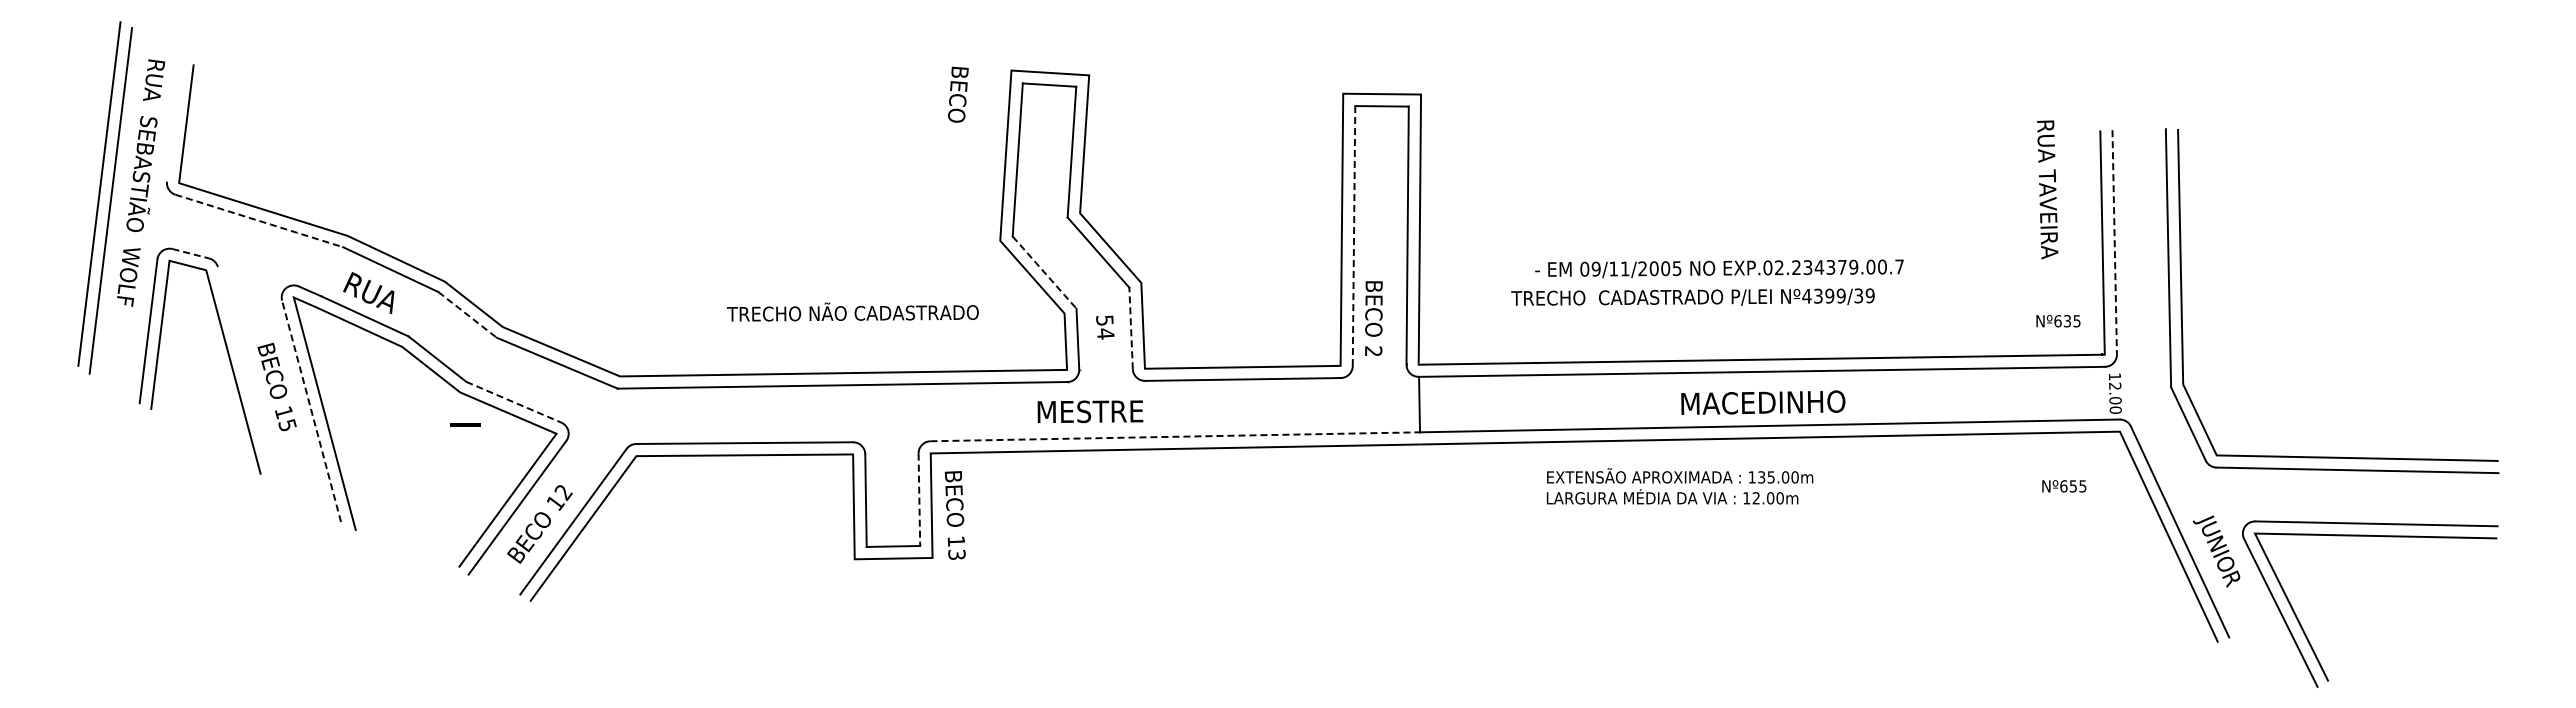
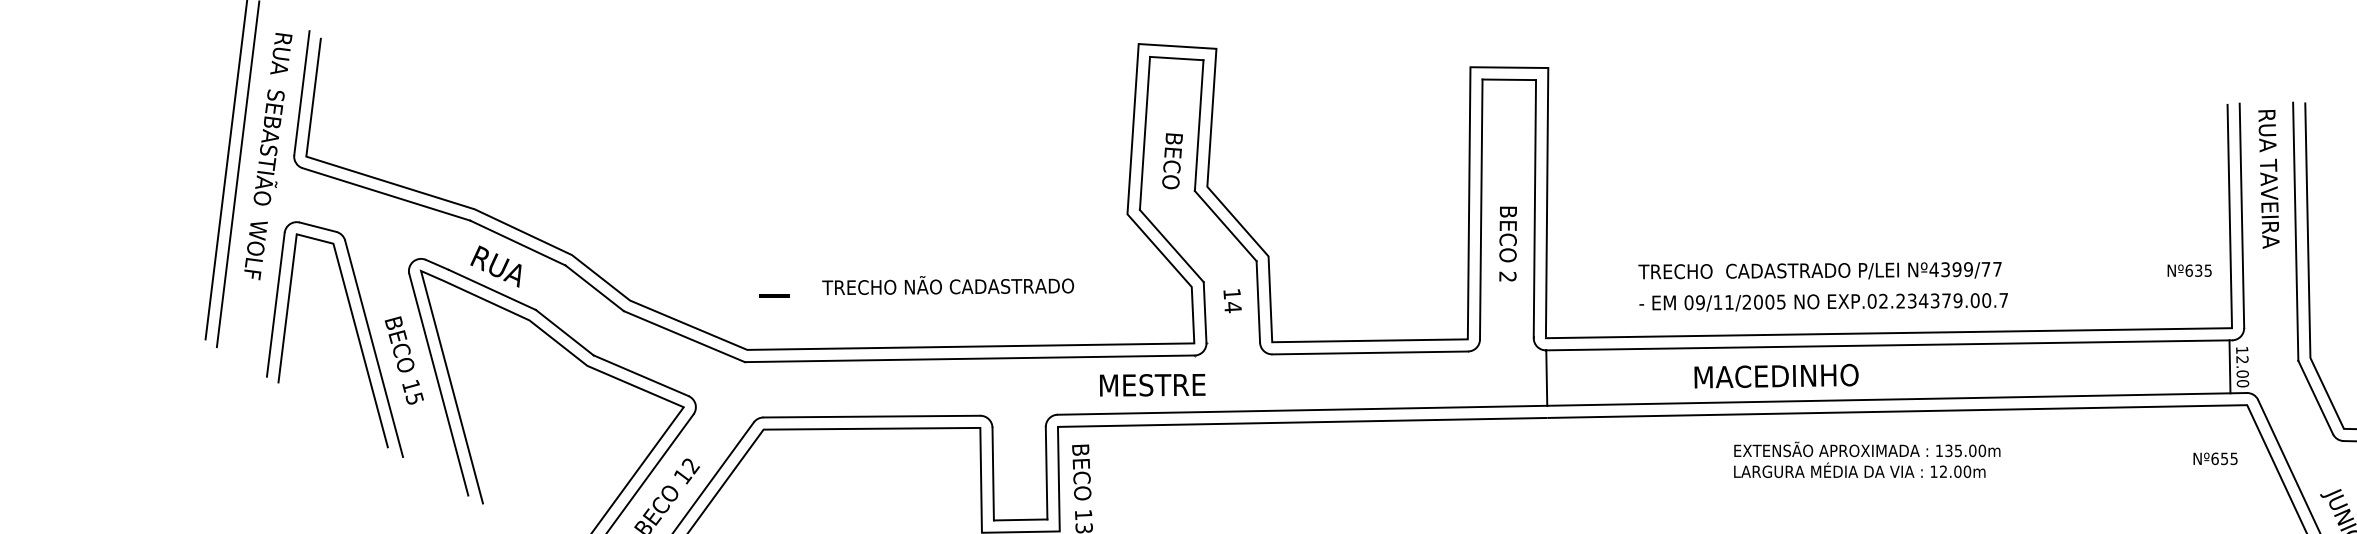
text: (958, 94) -> (1172, 160), moved
line: (174, 119) -> (301, 92), added
text: (2047, 189) -> (2268, 178), moved
line: (259, 220) -> (386, 193), dashed -> solid
line: (1354, 236) -> (1481, 209), dashed -> solid
line: (2114, 242) -> (2241, 215), dashed -> solid
line: (190, 253) -> (317, 226), dashed -> solid
text: (1719, 268) -> (1823, 301), moved
line: (1044, 272) -> (1171, 245), dashed -> solid
text: (1864, 295) -> (1991, 268), Nº4399/39 -> Nº4399/77
text: (852, 311) -> (947, 284), moved
line: (467, 315) -> (594, 288), dashed -> solid
text: (1373, 318) -> (1507, 243), moved
text: (1104, 320) -> (1231, 293), 54 -> 14
text: (2058, 321) -> (2189, 270), moved
line: (1131, 328) -> (1258, 301), dashed -> solid
line: (246, 375) -> (373, 348), added
line: (2102, 392) -> (2229, 365), added
line: (513, 402) -> (640, 375), dashed -> solid
text: (1763, 402) -> (1776, 375), moved
line: (311, 411) -> (438, 384), dashed -> solid
text: (1090, 411) -> (1152, 384), moved
line: (465, 424) -> (774, 294), moved
line: (1175, 436) -> (1302, 409), dashed -> solid
text: (1679, 486) -> (1866, 459), moved
text: (2064, 486) -> (2215, 458), moved
line: (919, 500) -> (1046, 473), dashed -> solid

